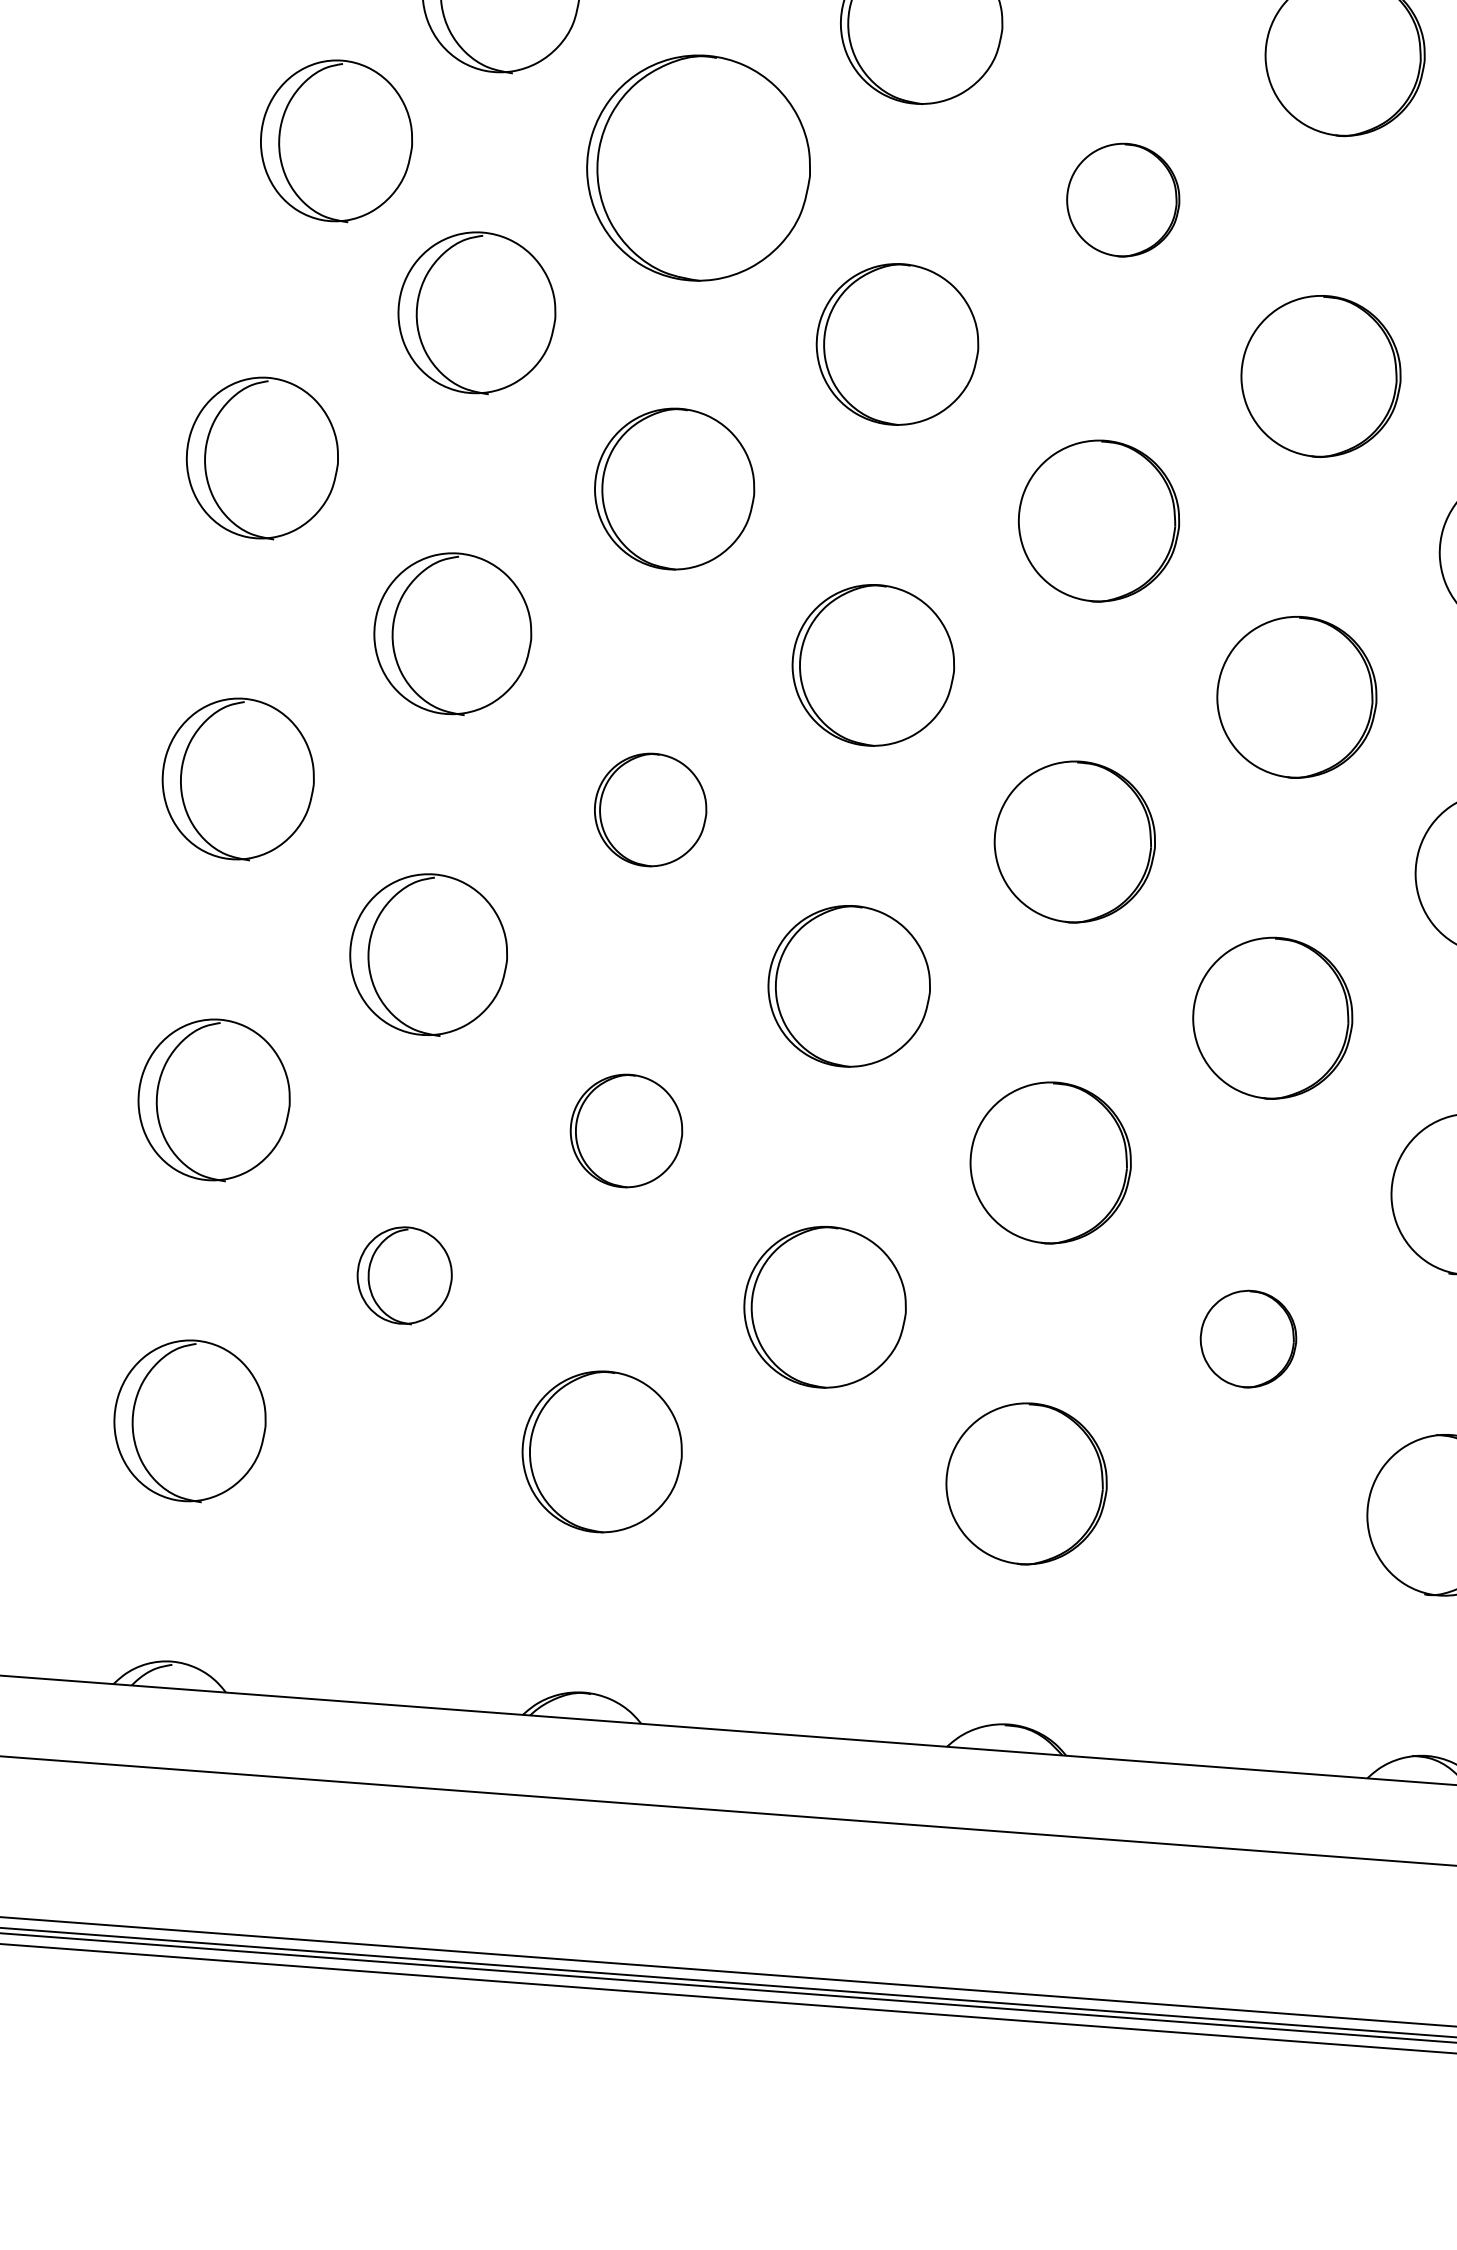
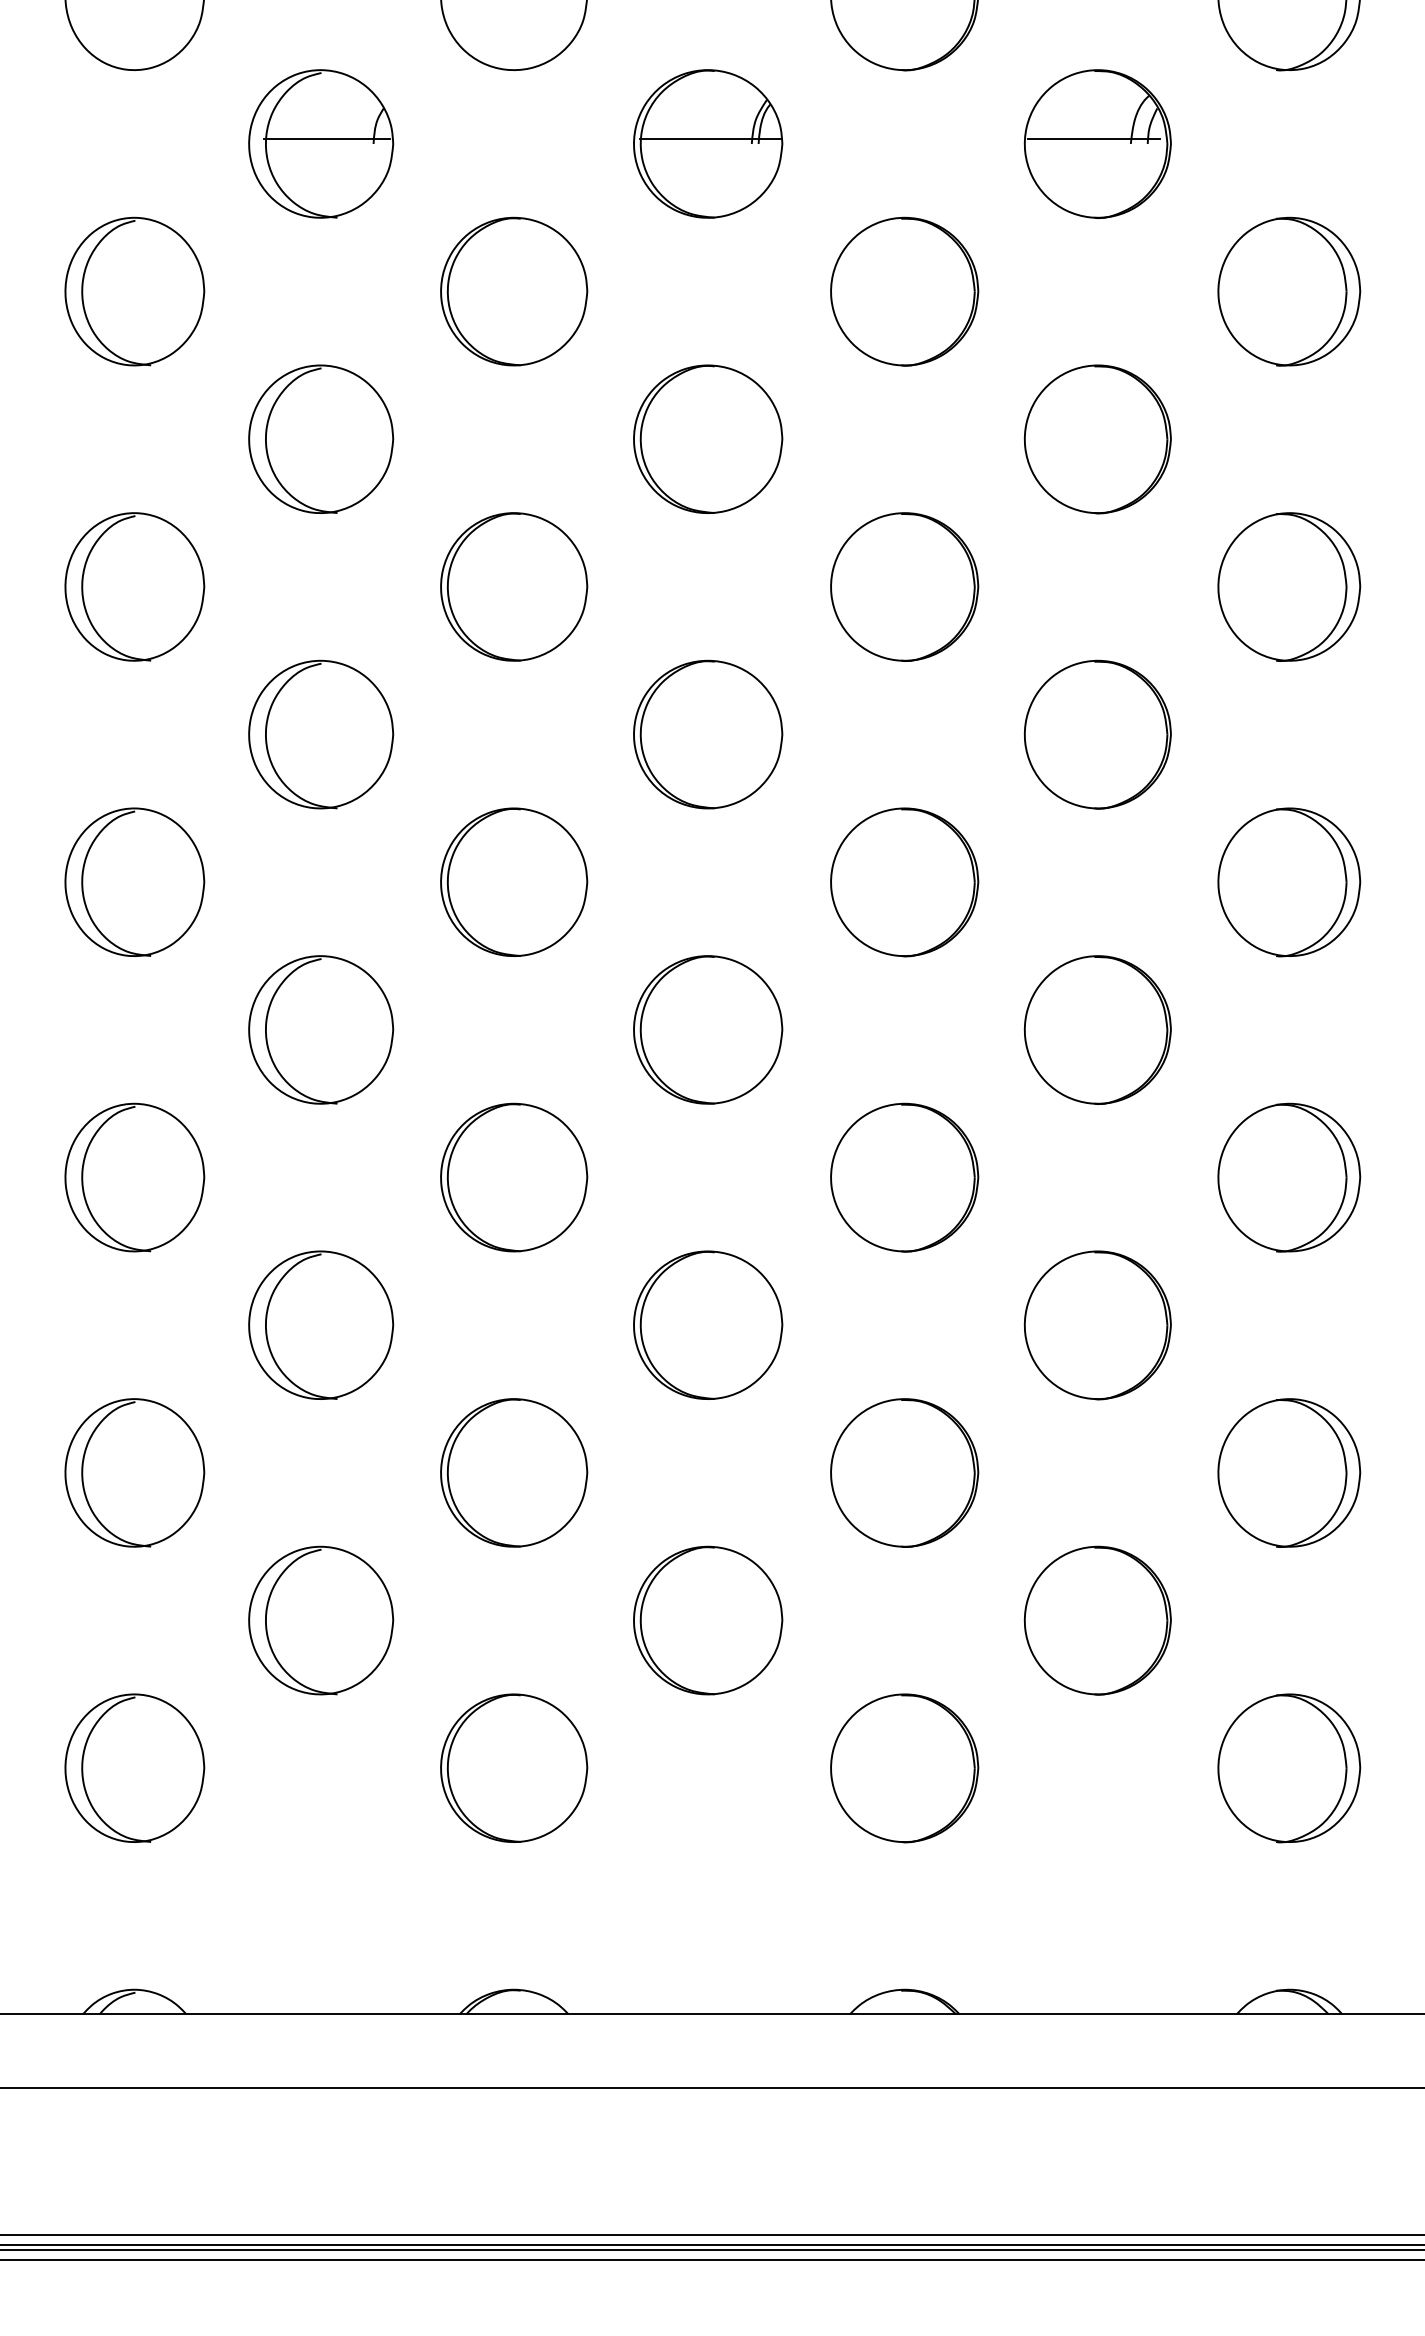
part: (336, 140) -> (134, 586), moved
part: (699, 167) -> (514, 586), size x0.71
part: (1123, 199) -> (904, 586), size x1.43
part: (650, 809) -> (514, 1177), size x1.43
part: (626, 1130) -> (514, 1472), size x1.43
part: (404, 1275) -> (321, 1620), size x1.67
part: (1248, 1338) -> (1097, 1620), size x1.67

